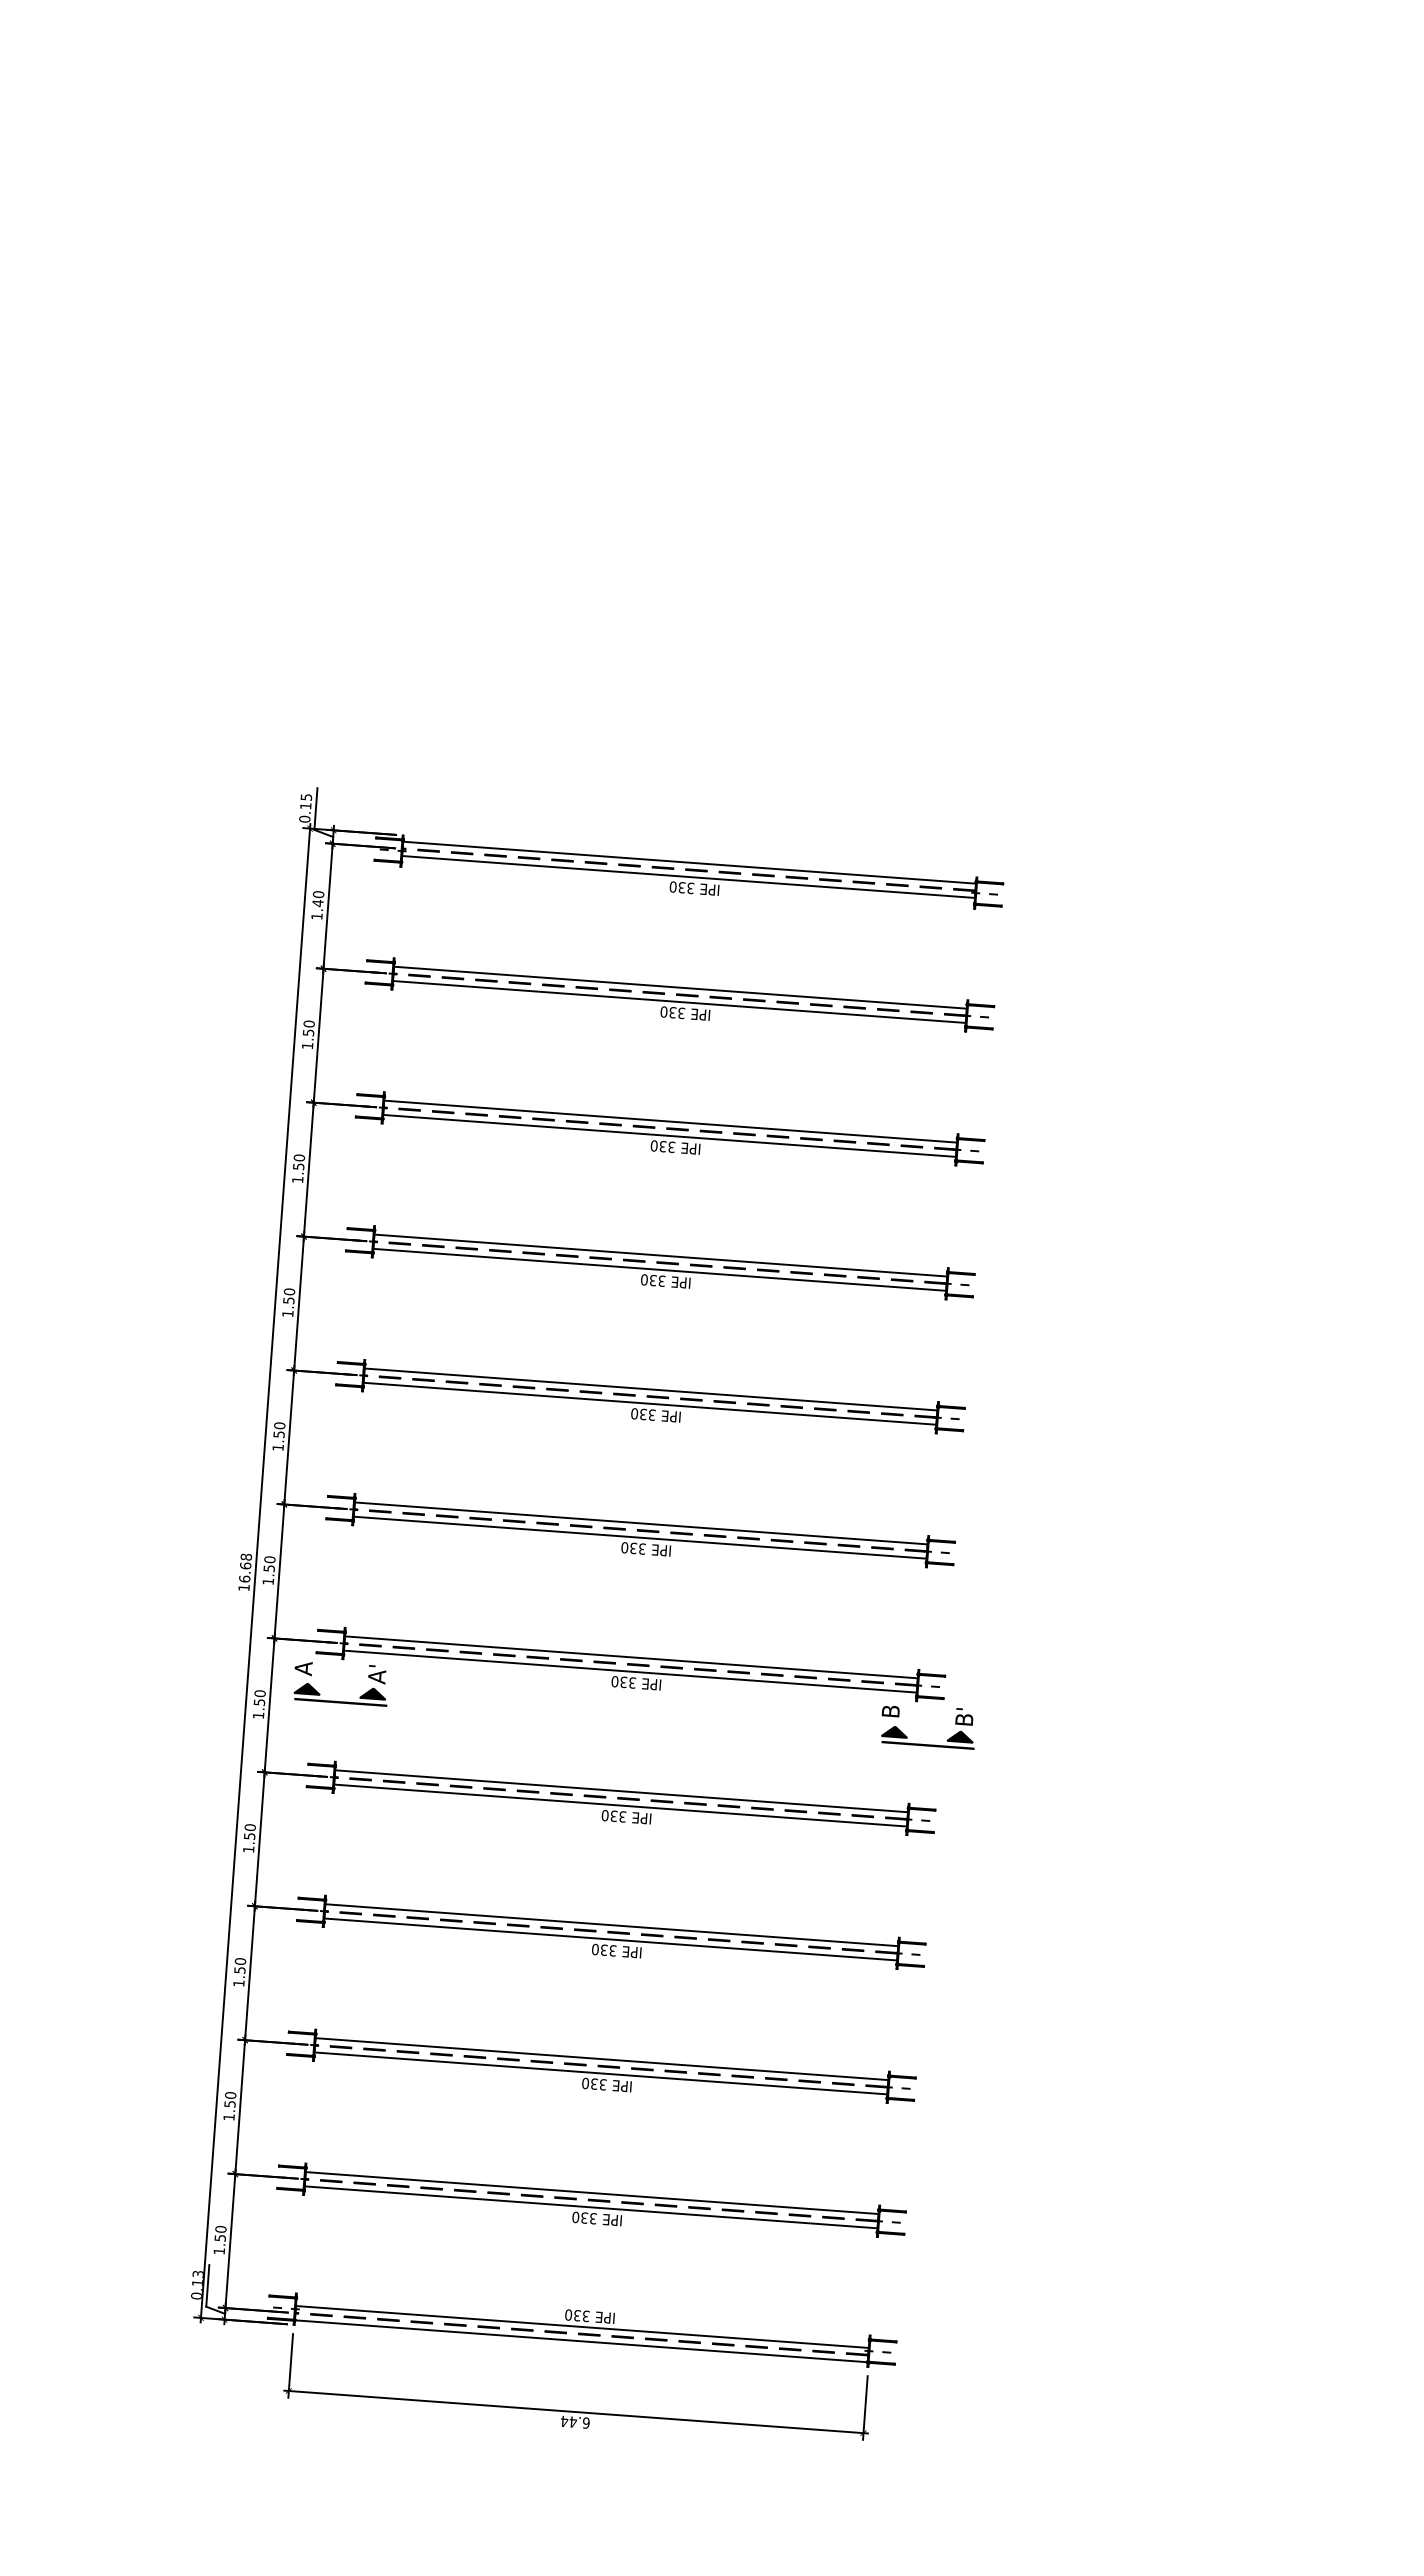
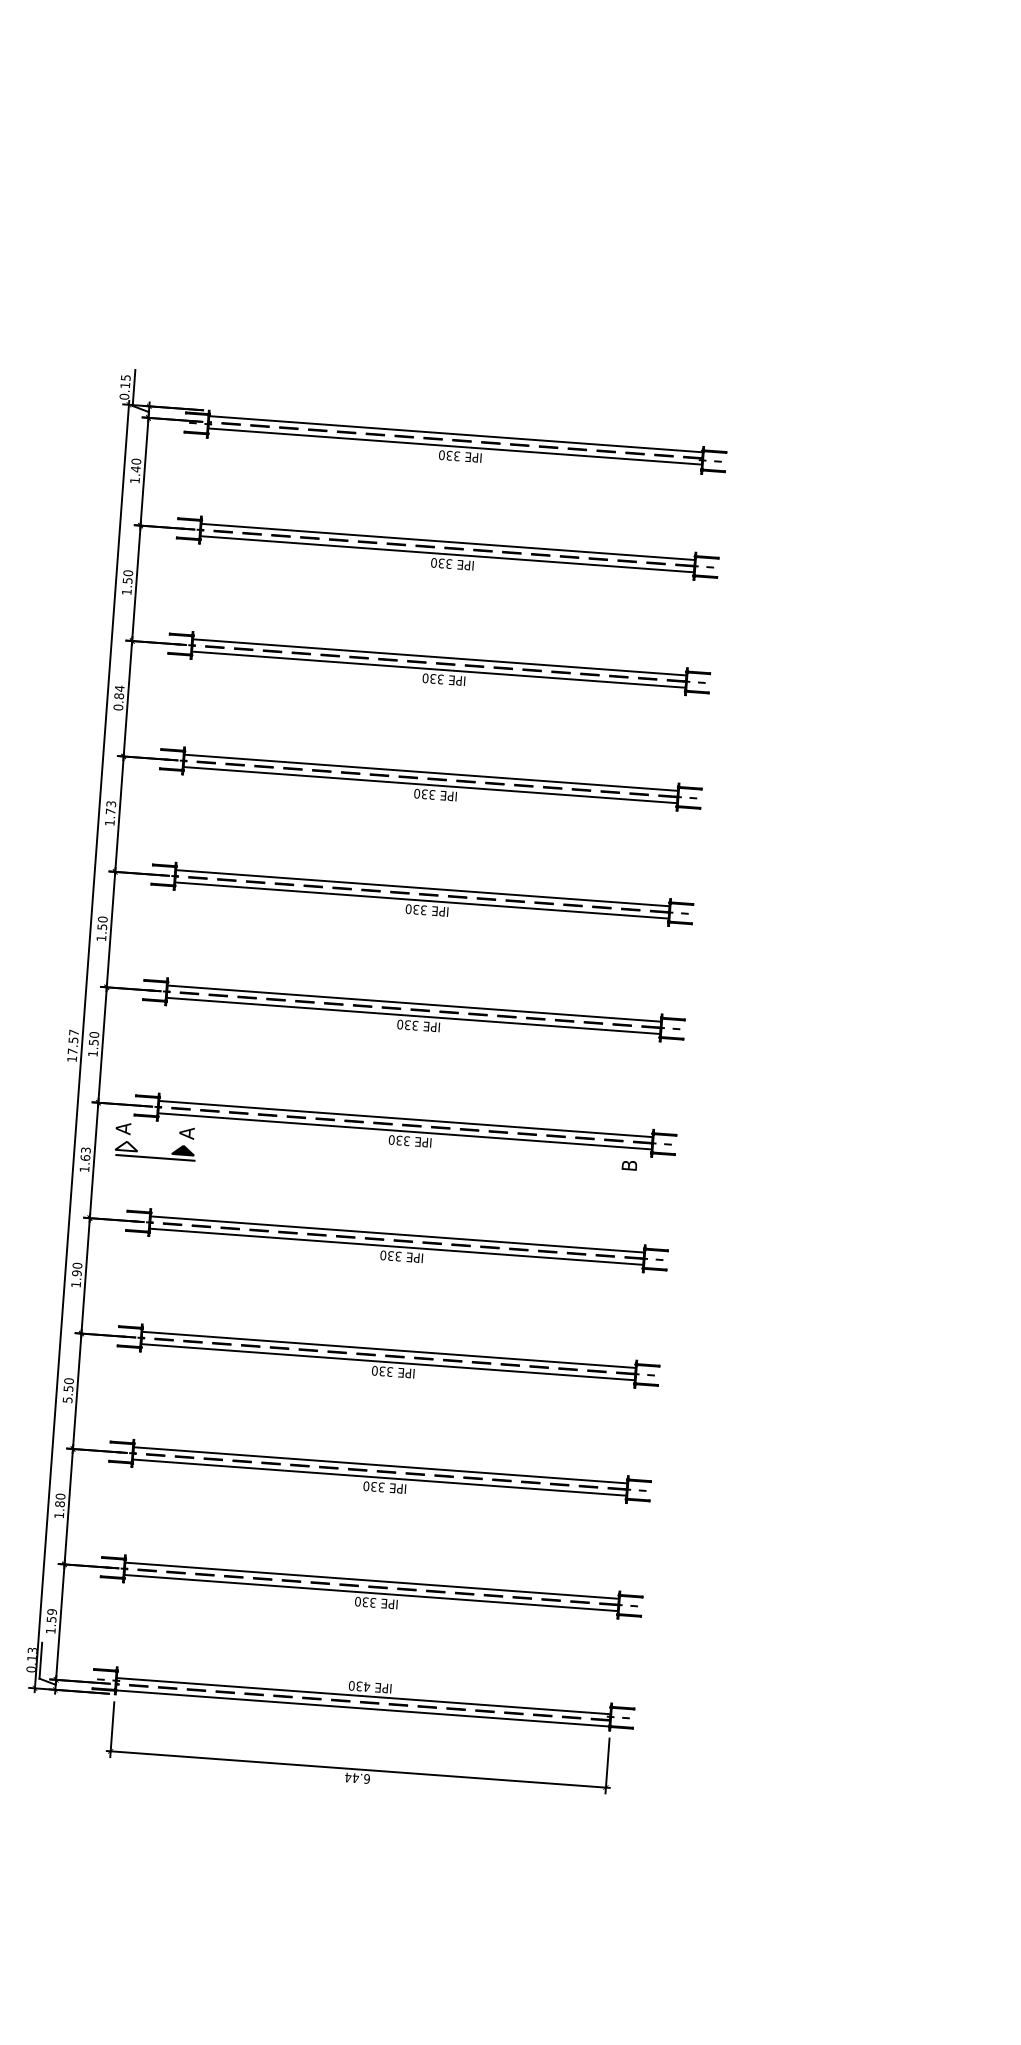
text: (298, 1168) -> (119, 697), 1.50 -> 0.84
text: (289, 1296) -> (111, 808), 1.50 -> 1.73
text: (245, 1567) -> (73, 1041), 16.68 -> 17.57
text: (377, 1674) -> (187, 1133), A' -> A
fill: (306, 1688) -> (125, 1145), removed
text: (259, 1697) -> (85, 1153), 1.50 -> 1.63
part: (922, 1743) -> (656, 1193), removed
text: (249, 1836) -> (76, 1273), 1.50 -> 1.90
text: (238, 1983) -> (67, 1400), 1.50 -> 5.50
text: (229, 2103) -> (59, 1503), 1.50 -> 1.80
text: (220, 2229) -> (51, 1612), 1.50 -> 1.59
text: (585, 2316) -> (366, 1687), 330 -> 430

